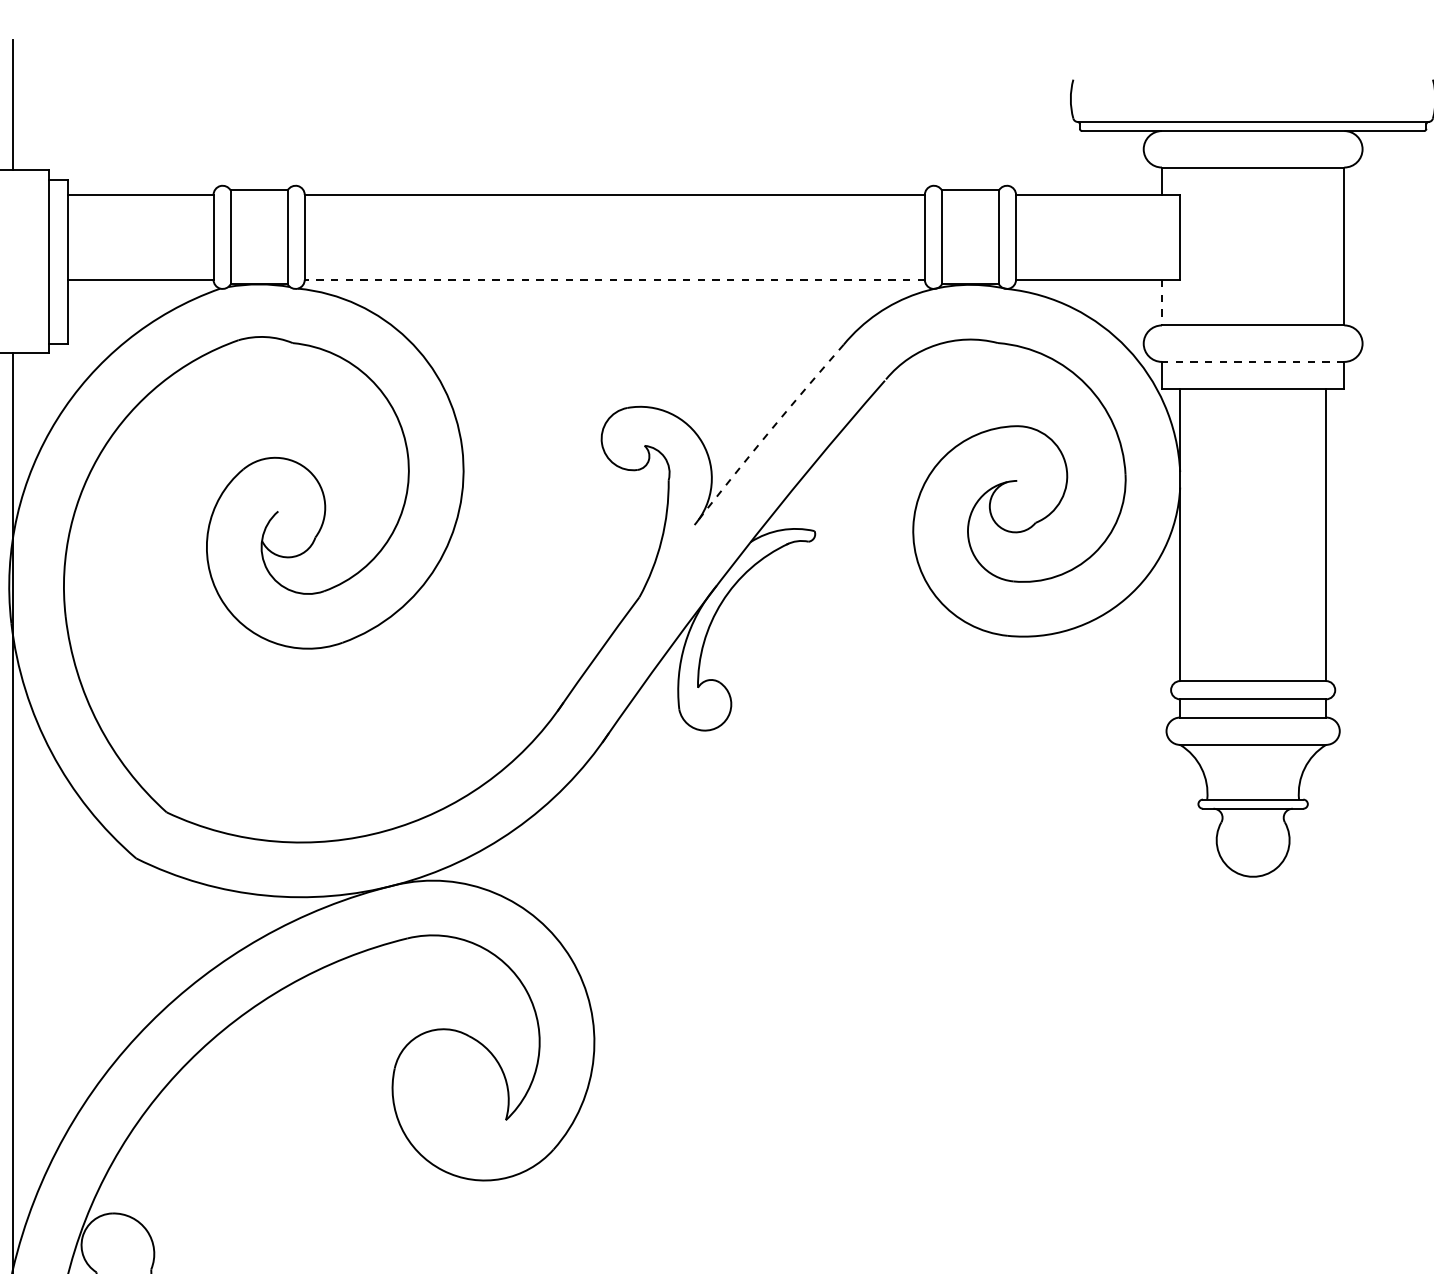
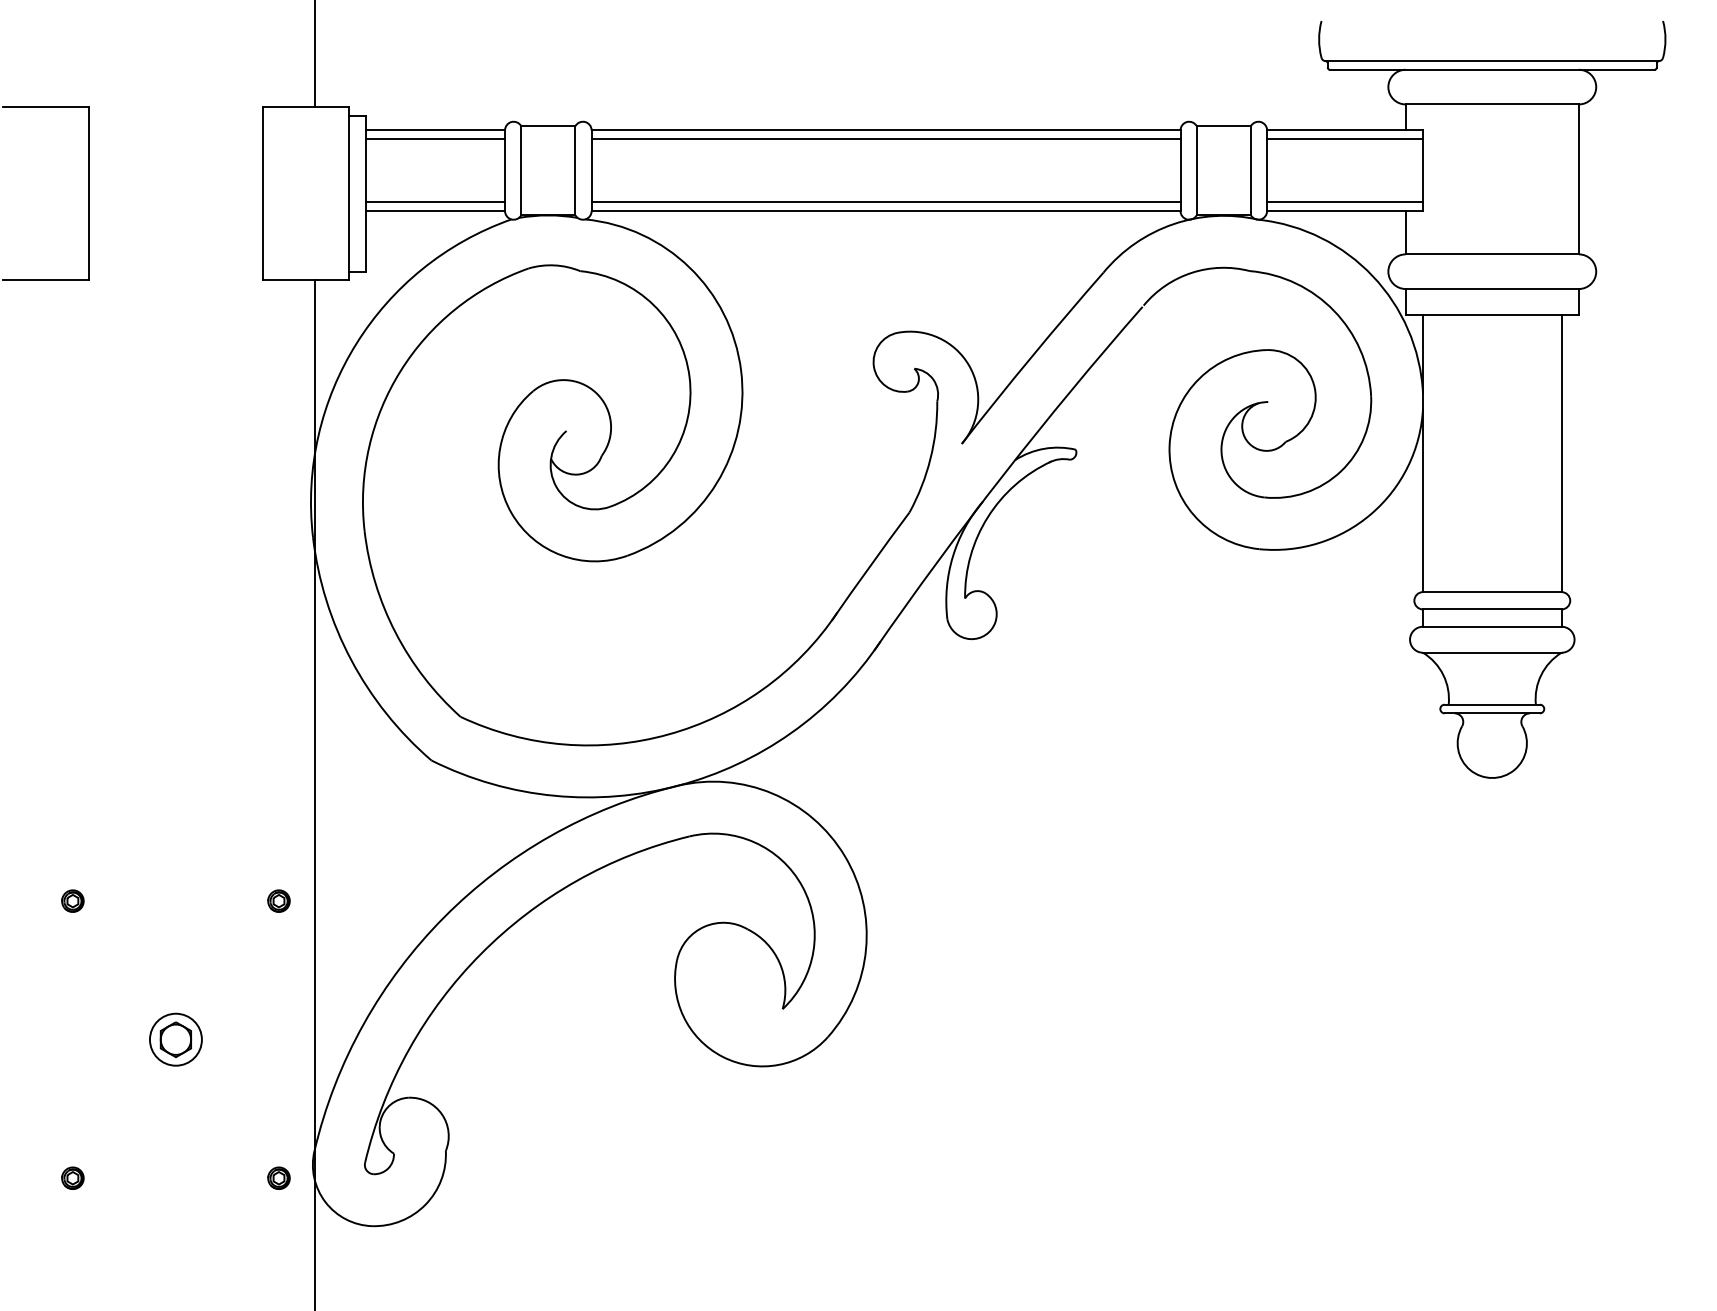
line: (140, 204) -> (435, 139), added
line: (614, 204) -> (885, 139), added
line: (1098, 204) -> (1345, 139), added
line: (140, 270) -> (435, 202), added
line: (614, 270) -> (885, 202), added
line: (1098, 270) -> (1345, 202), added
line: (614, 280) -> (885, 211), dashed -> solid
line: (1161, 302) -> (1405, 232), dashed -> solid
line: (1253, 362) -> (1492, 289), dashed -> solid
arc: (767, 434) -> (1031, 357), dashed -> solid

